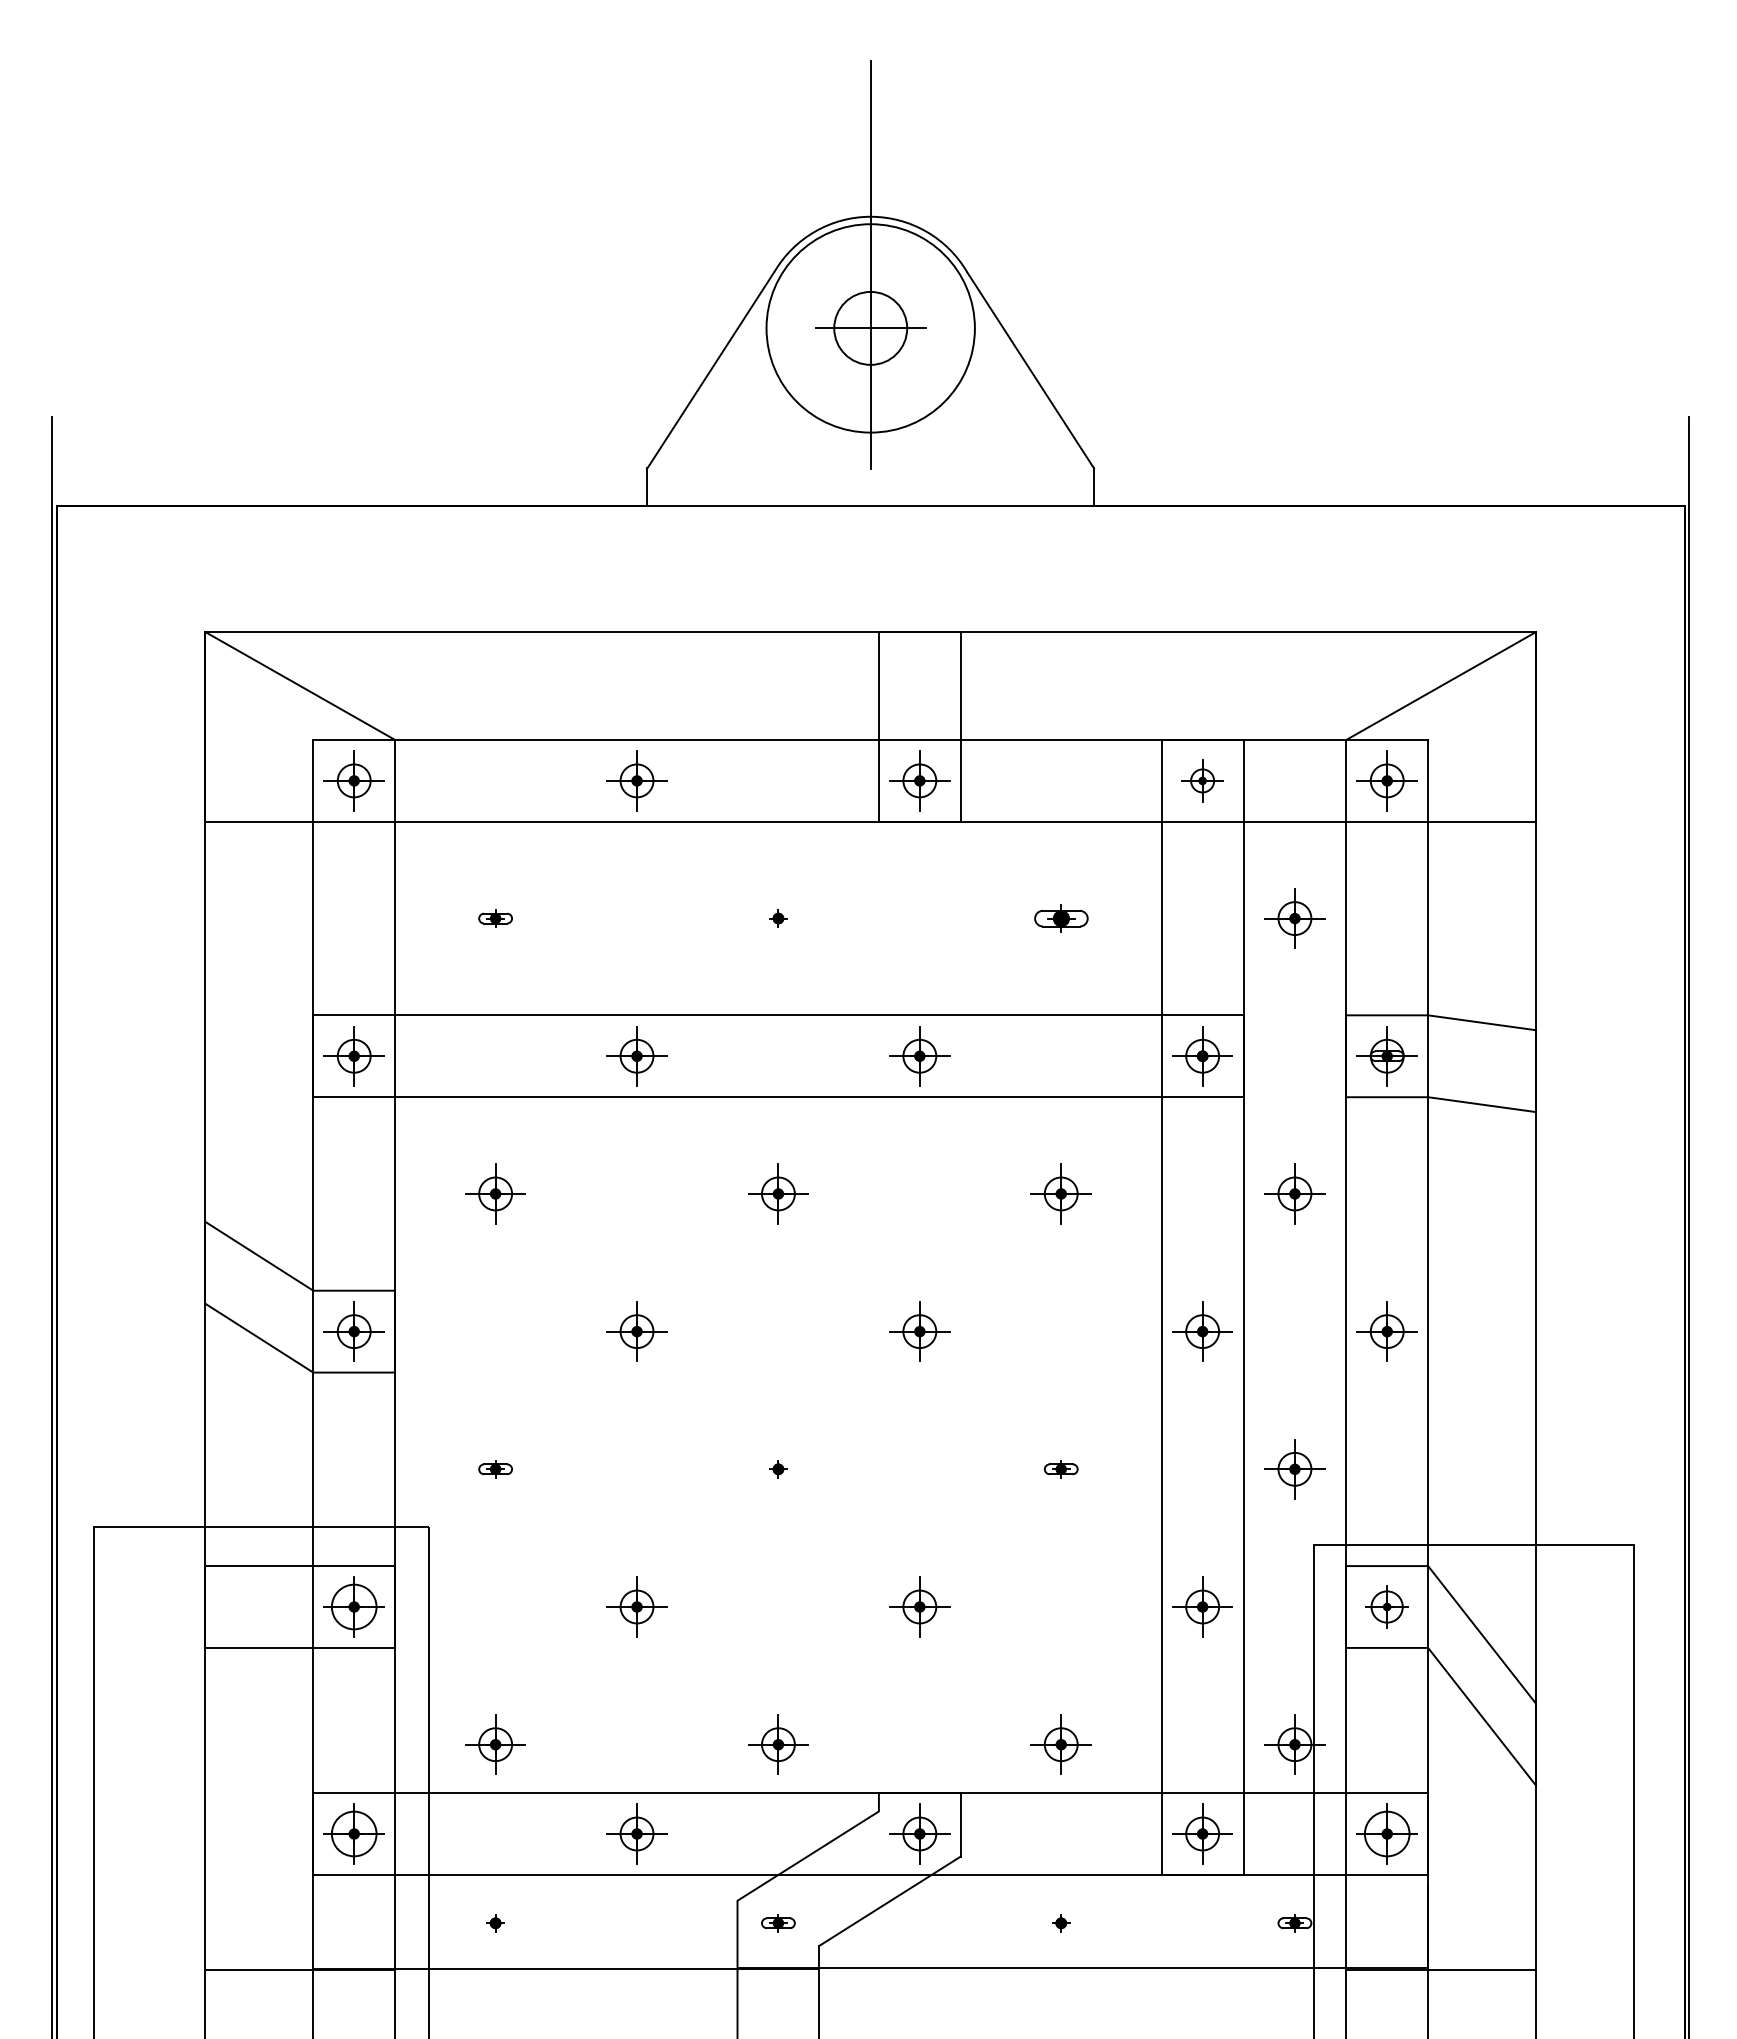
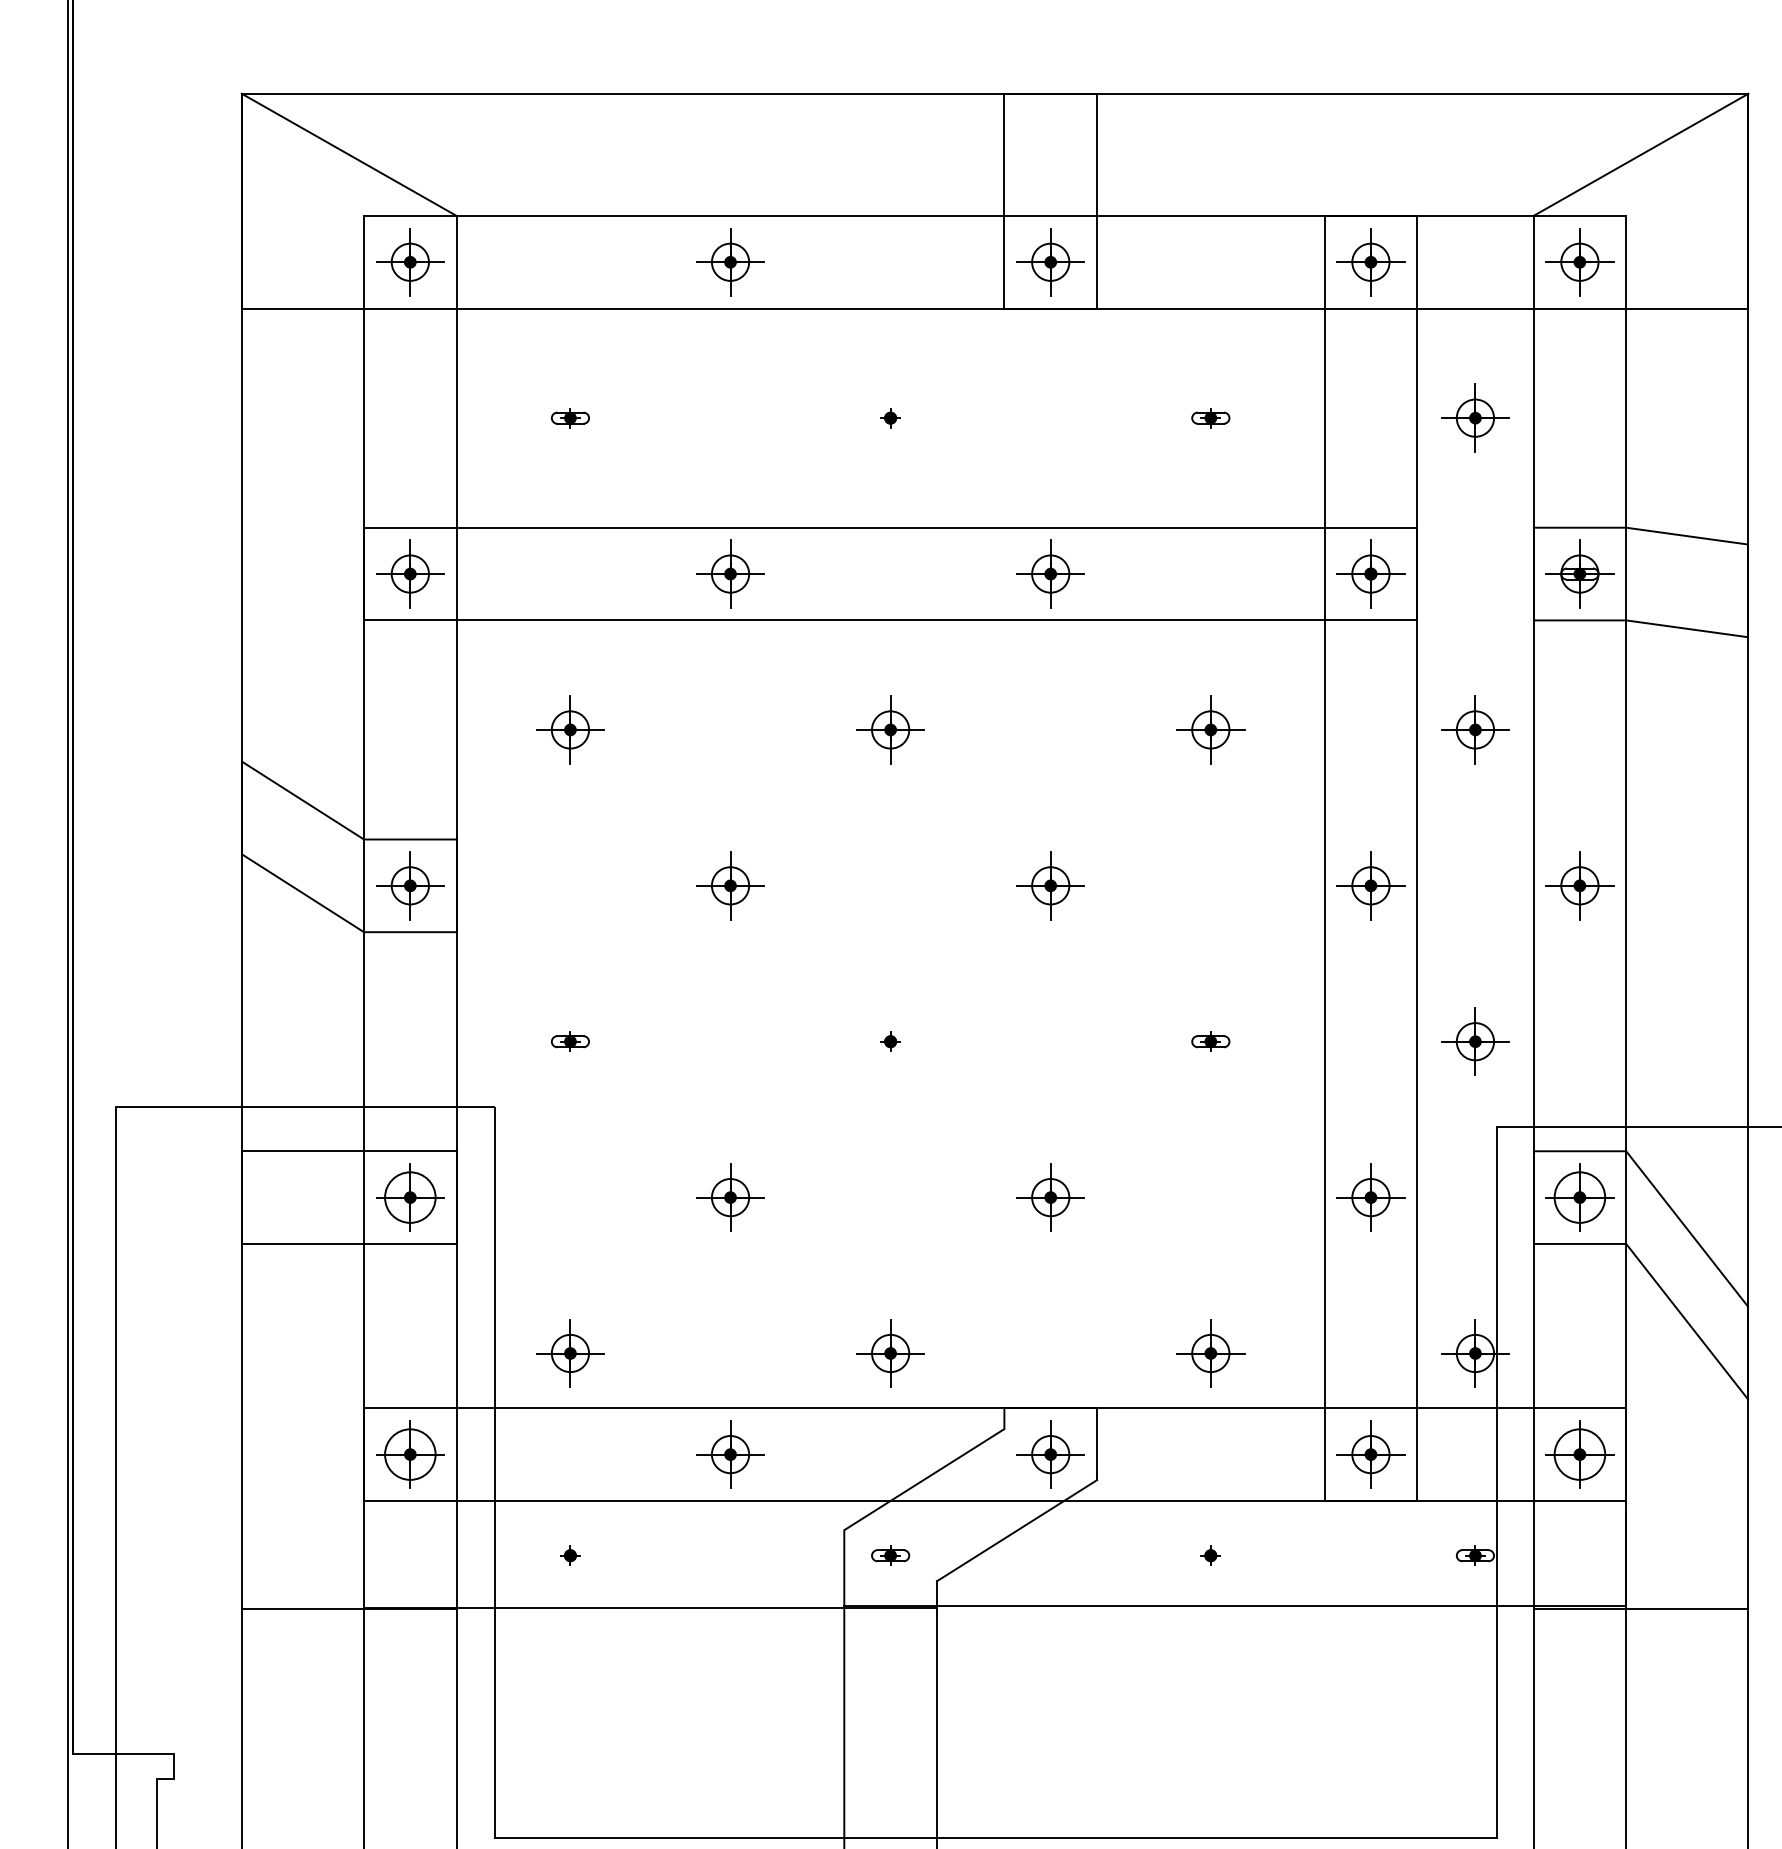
part: (1202, 780) -> (1370, 261), size x1.43
part: (1060, 918) -> (1209, 418), size x0.62
part: (1386, 1606) -> (1579, 1197), size x1.43

